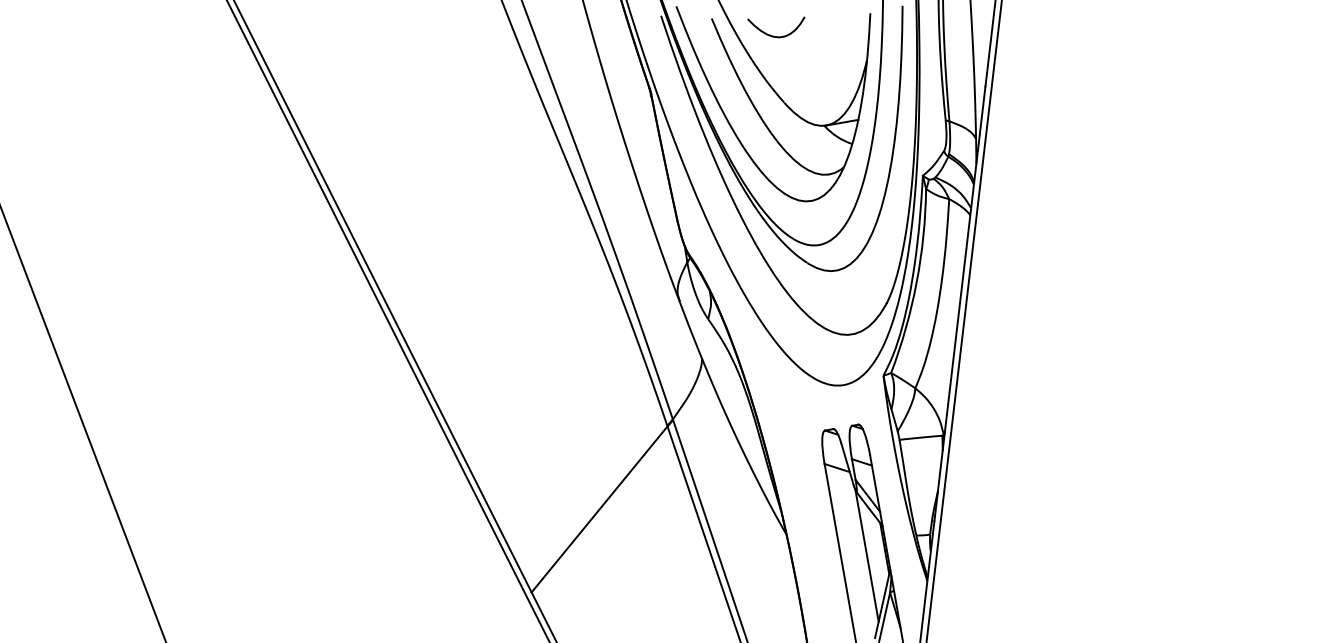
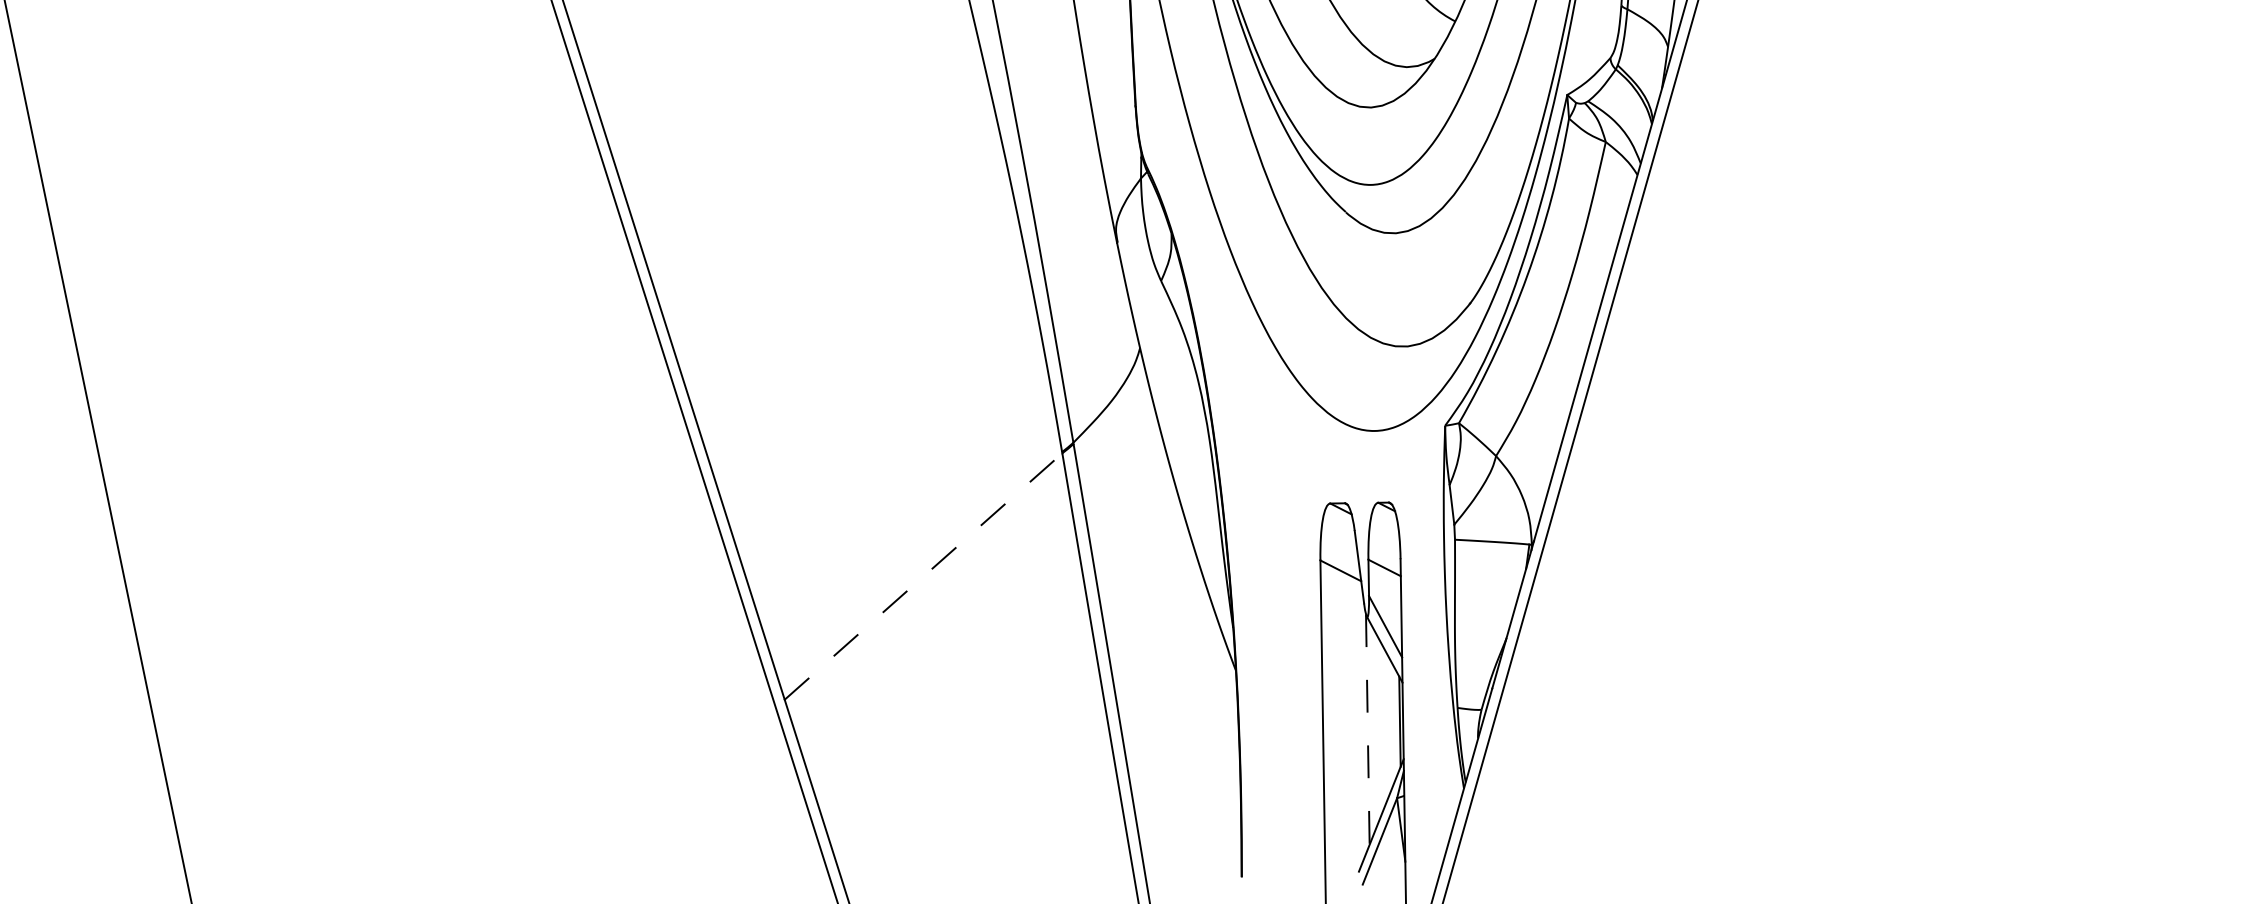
line: (599, 509) -> (923, 576), solid -> dashed
line: (867, 556) -> (1368, 730), solid -> dashed

